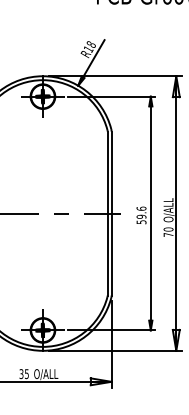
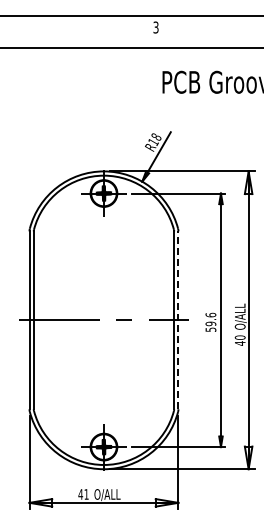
line: (111, 213) -> (178, 320), solid -> dashed
text: (168, 234) -> (240, 343), 70 -> 40
text: (24, 374) -> (83, 494), 35 -> 41

